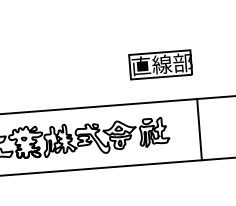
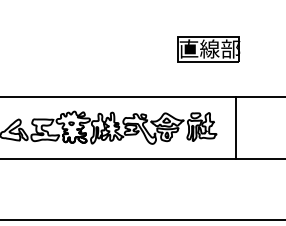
part: (160, 65) -> (208, 49), moved
line: (199, 129) -> (236, 127), moved

